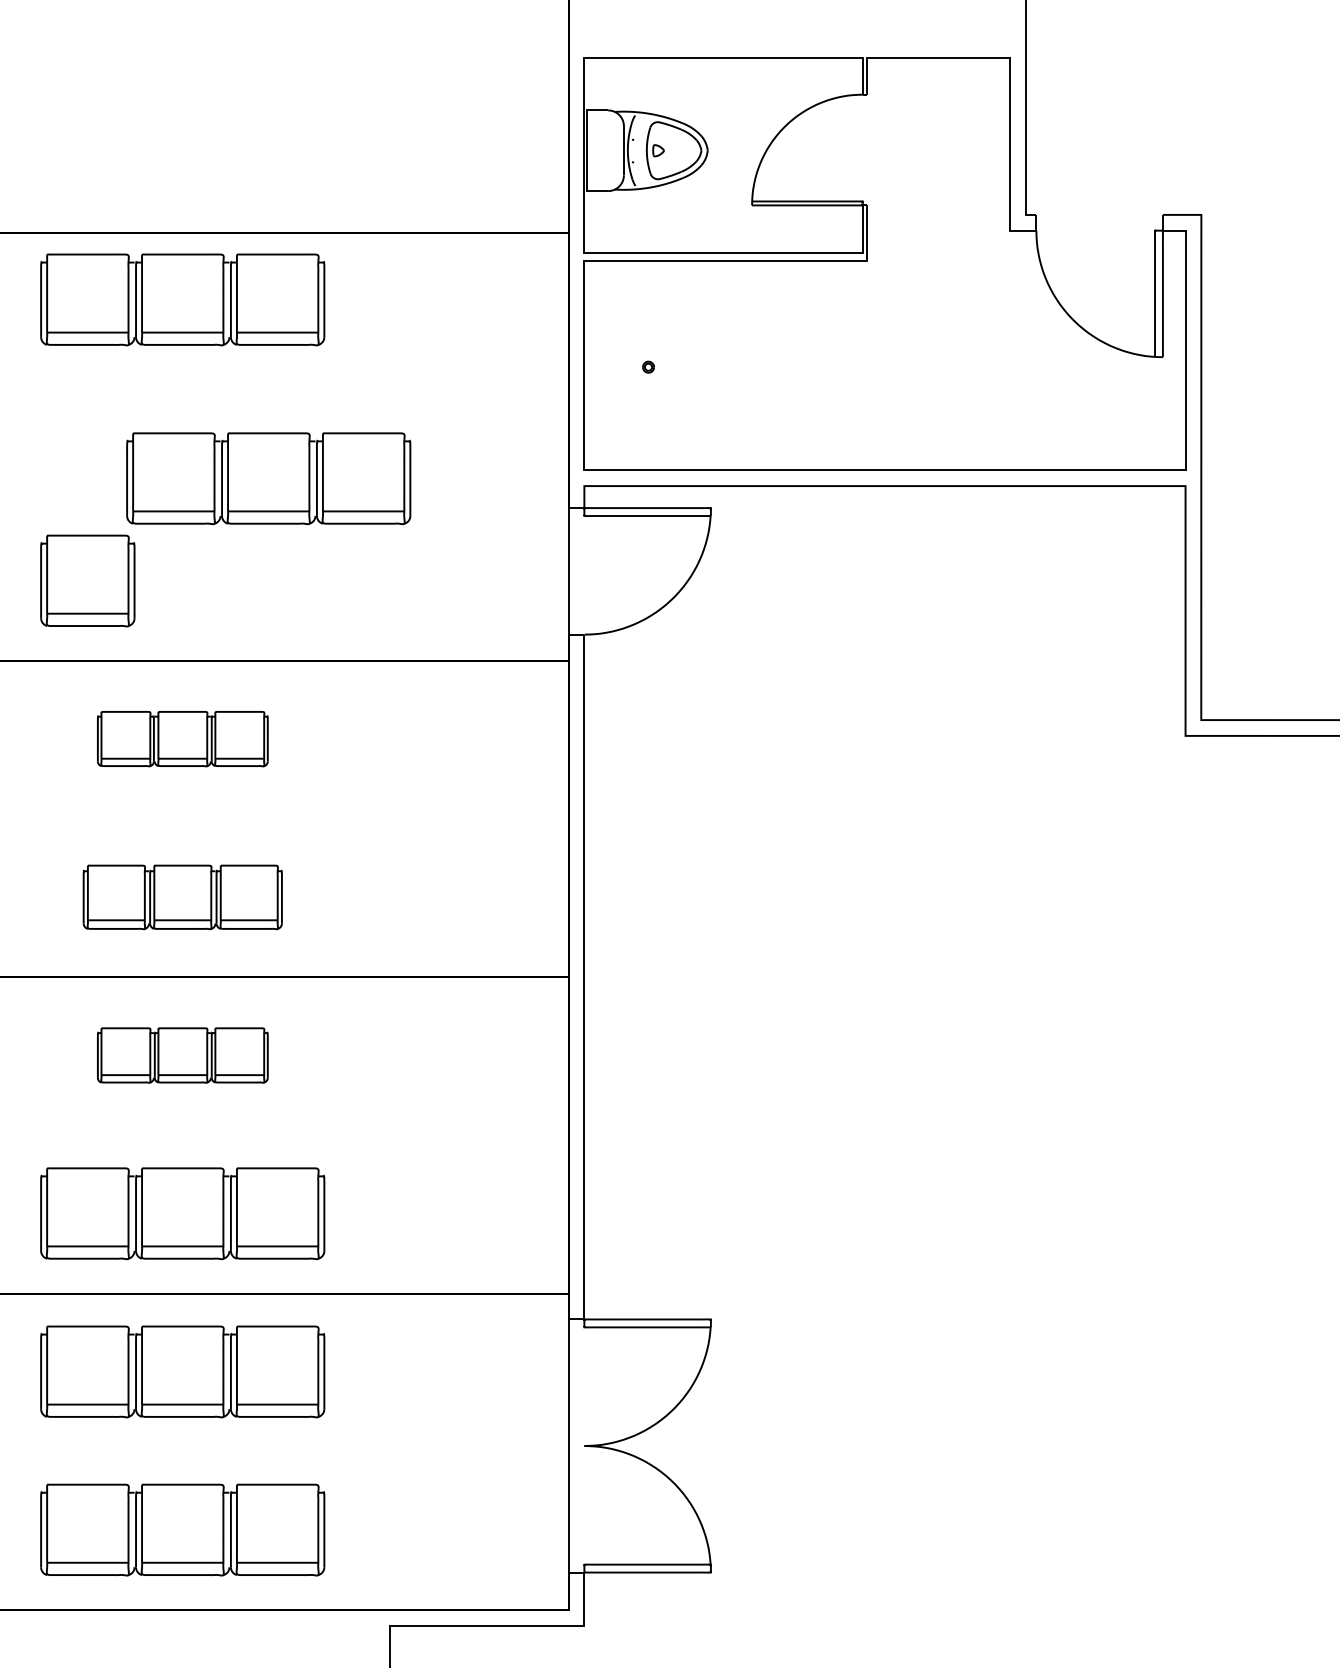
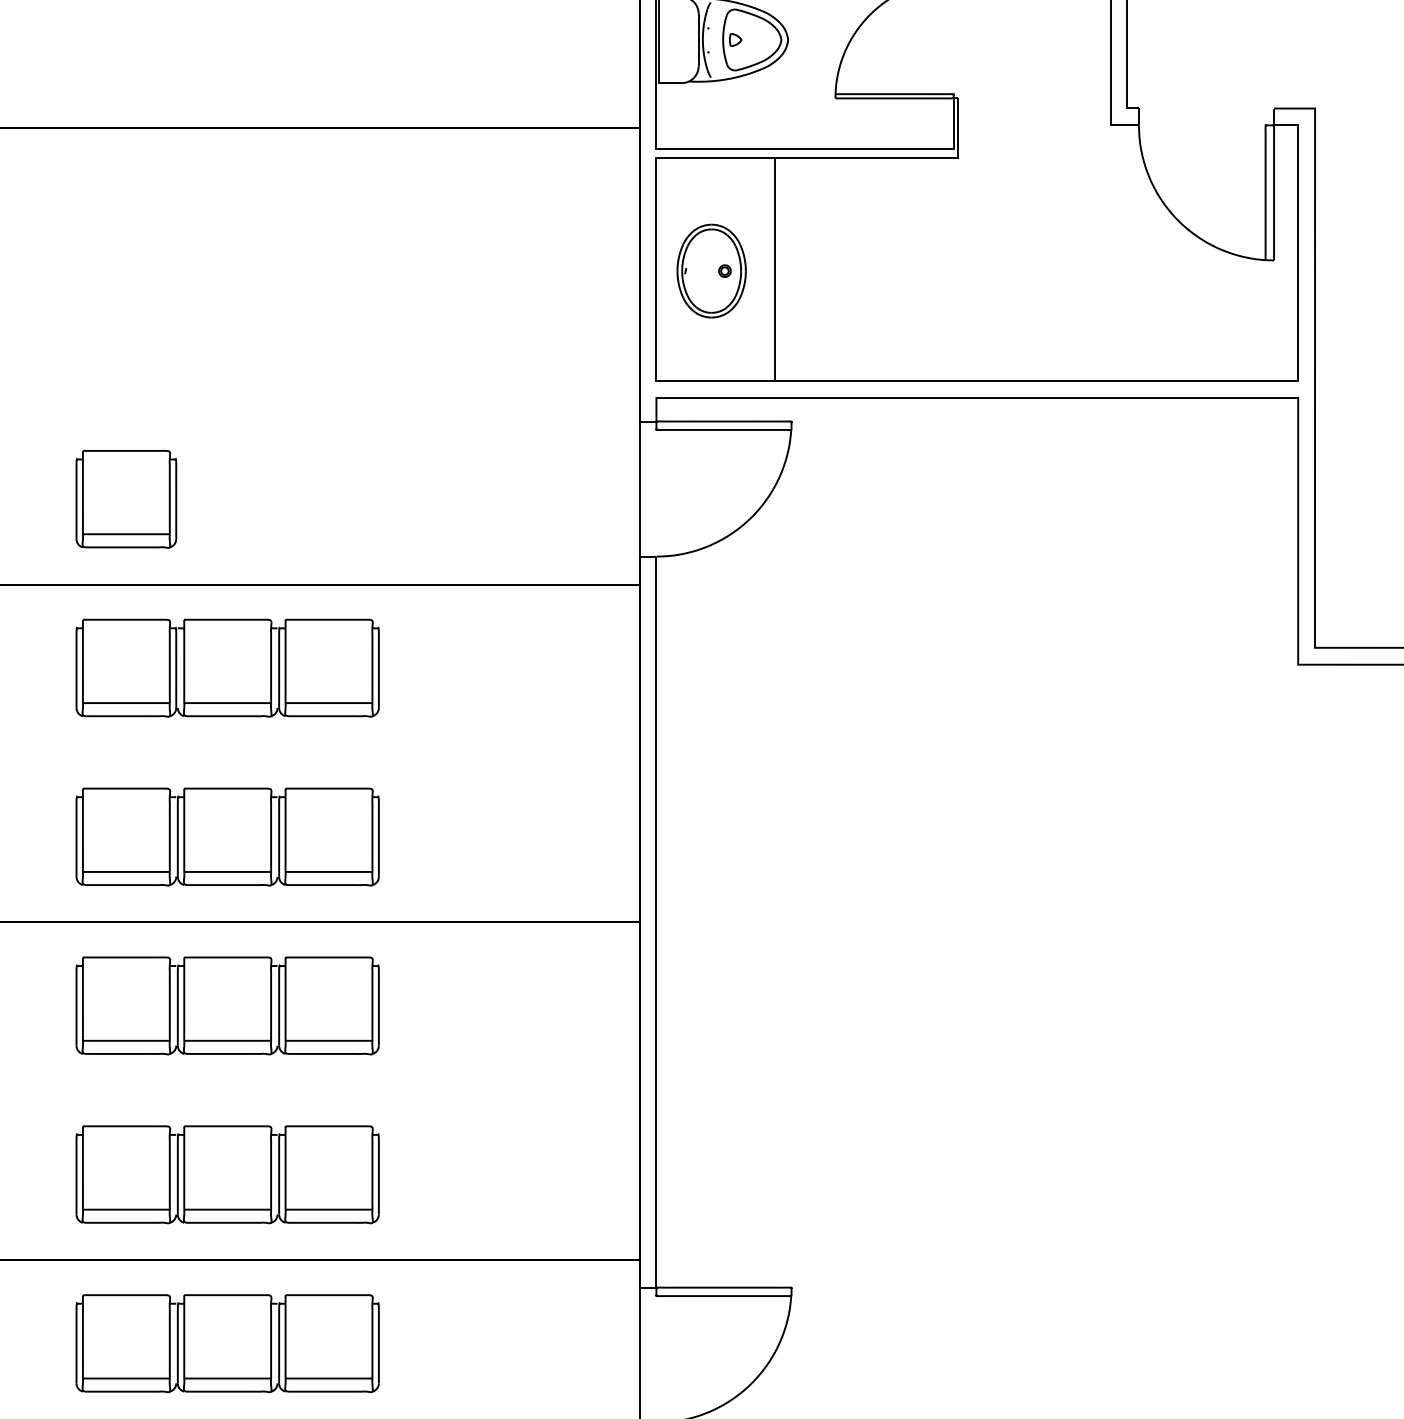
part: (182, 299) -> (227, 198), removed
line: (695, 365) -> (775, 269), added
part: (635, 366) -> (711, 270), added
part: (268, 478) -> (319, 389), removed
part: (182, 738) -> (227, 667), size x1.67
part: (182, 897) -> (227, 837), size x1.43
part: (182, 1055) -> (227, 1005), size x1.67

